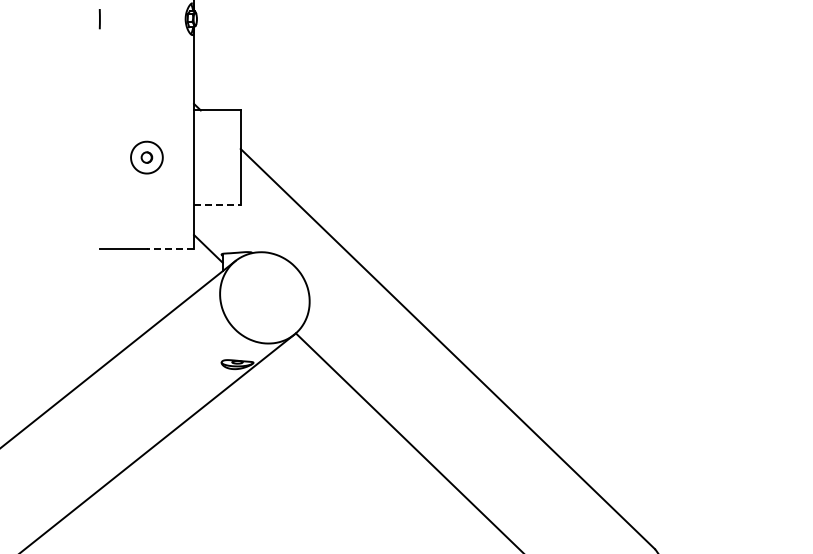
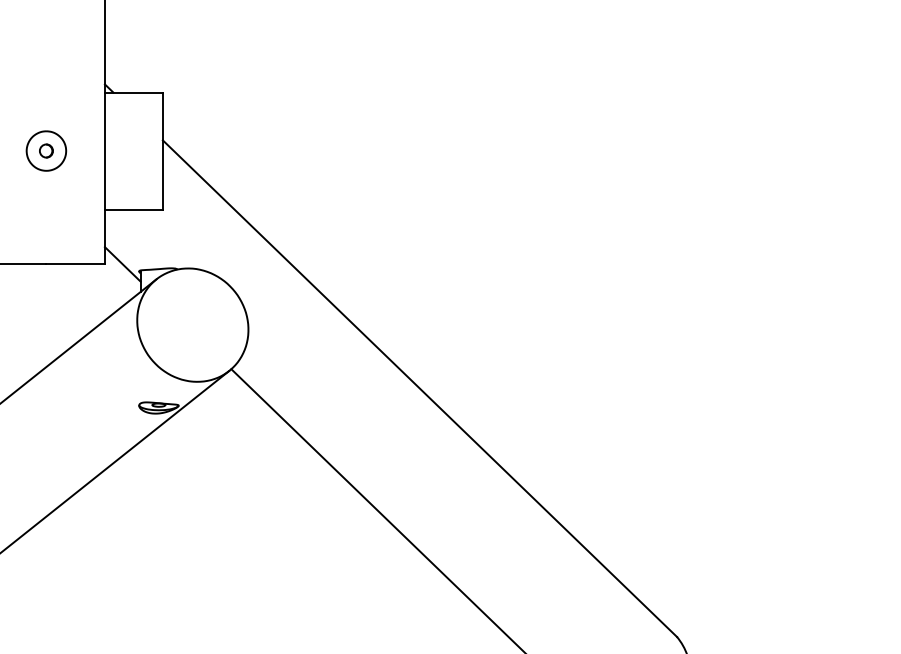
line: (217, 204) -> (134, 209), dashed -> solid
line: (170, 248) -> (75, 263), dashed -> solid

